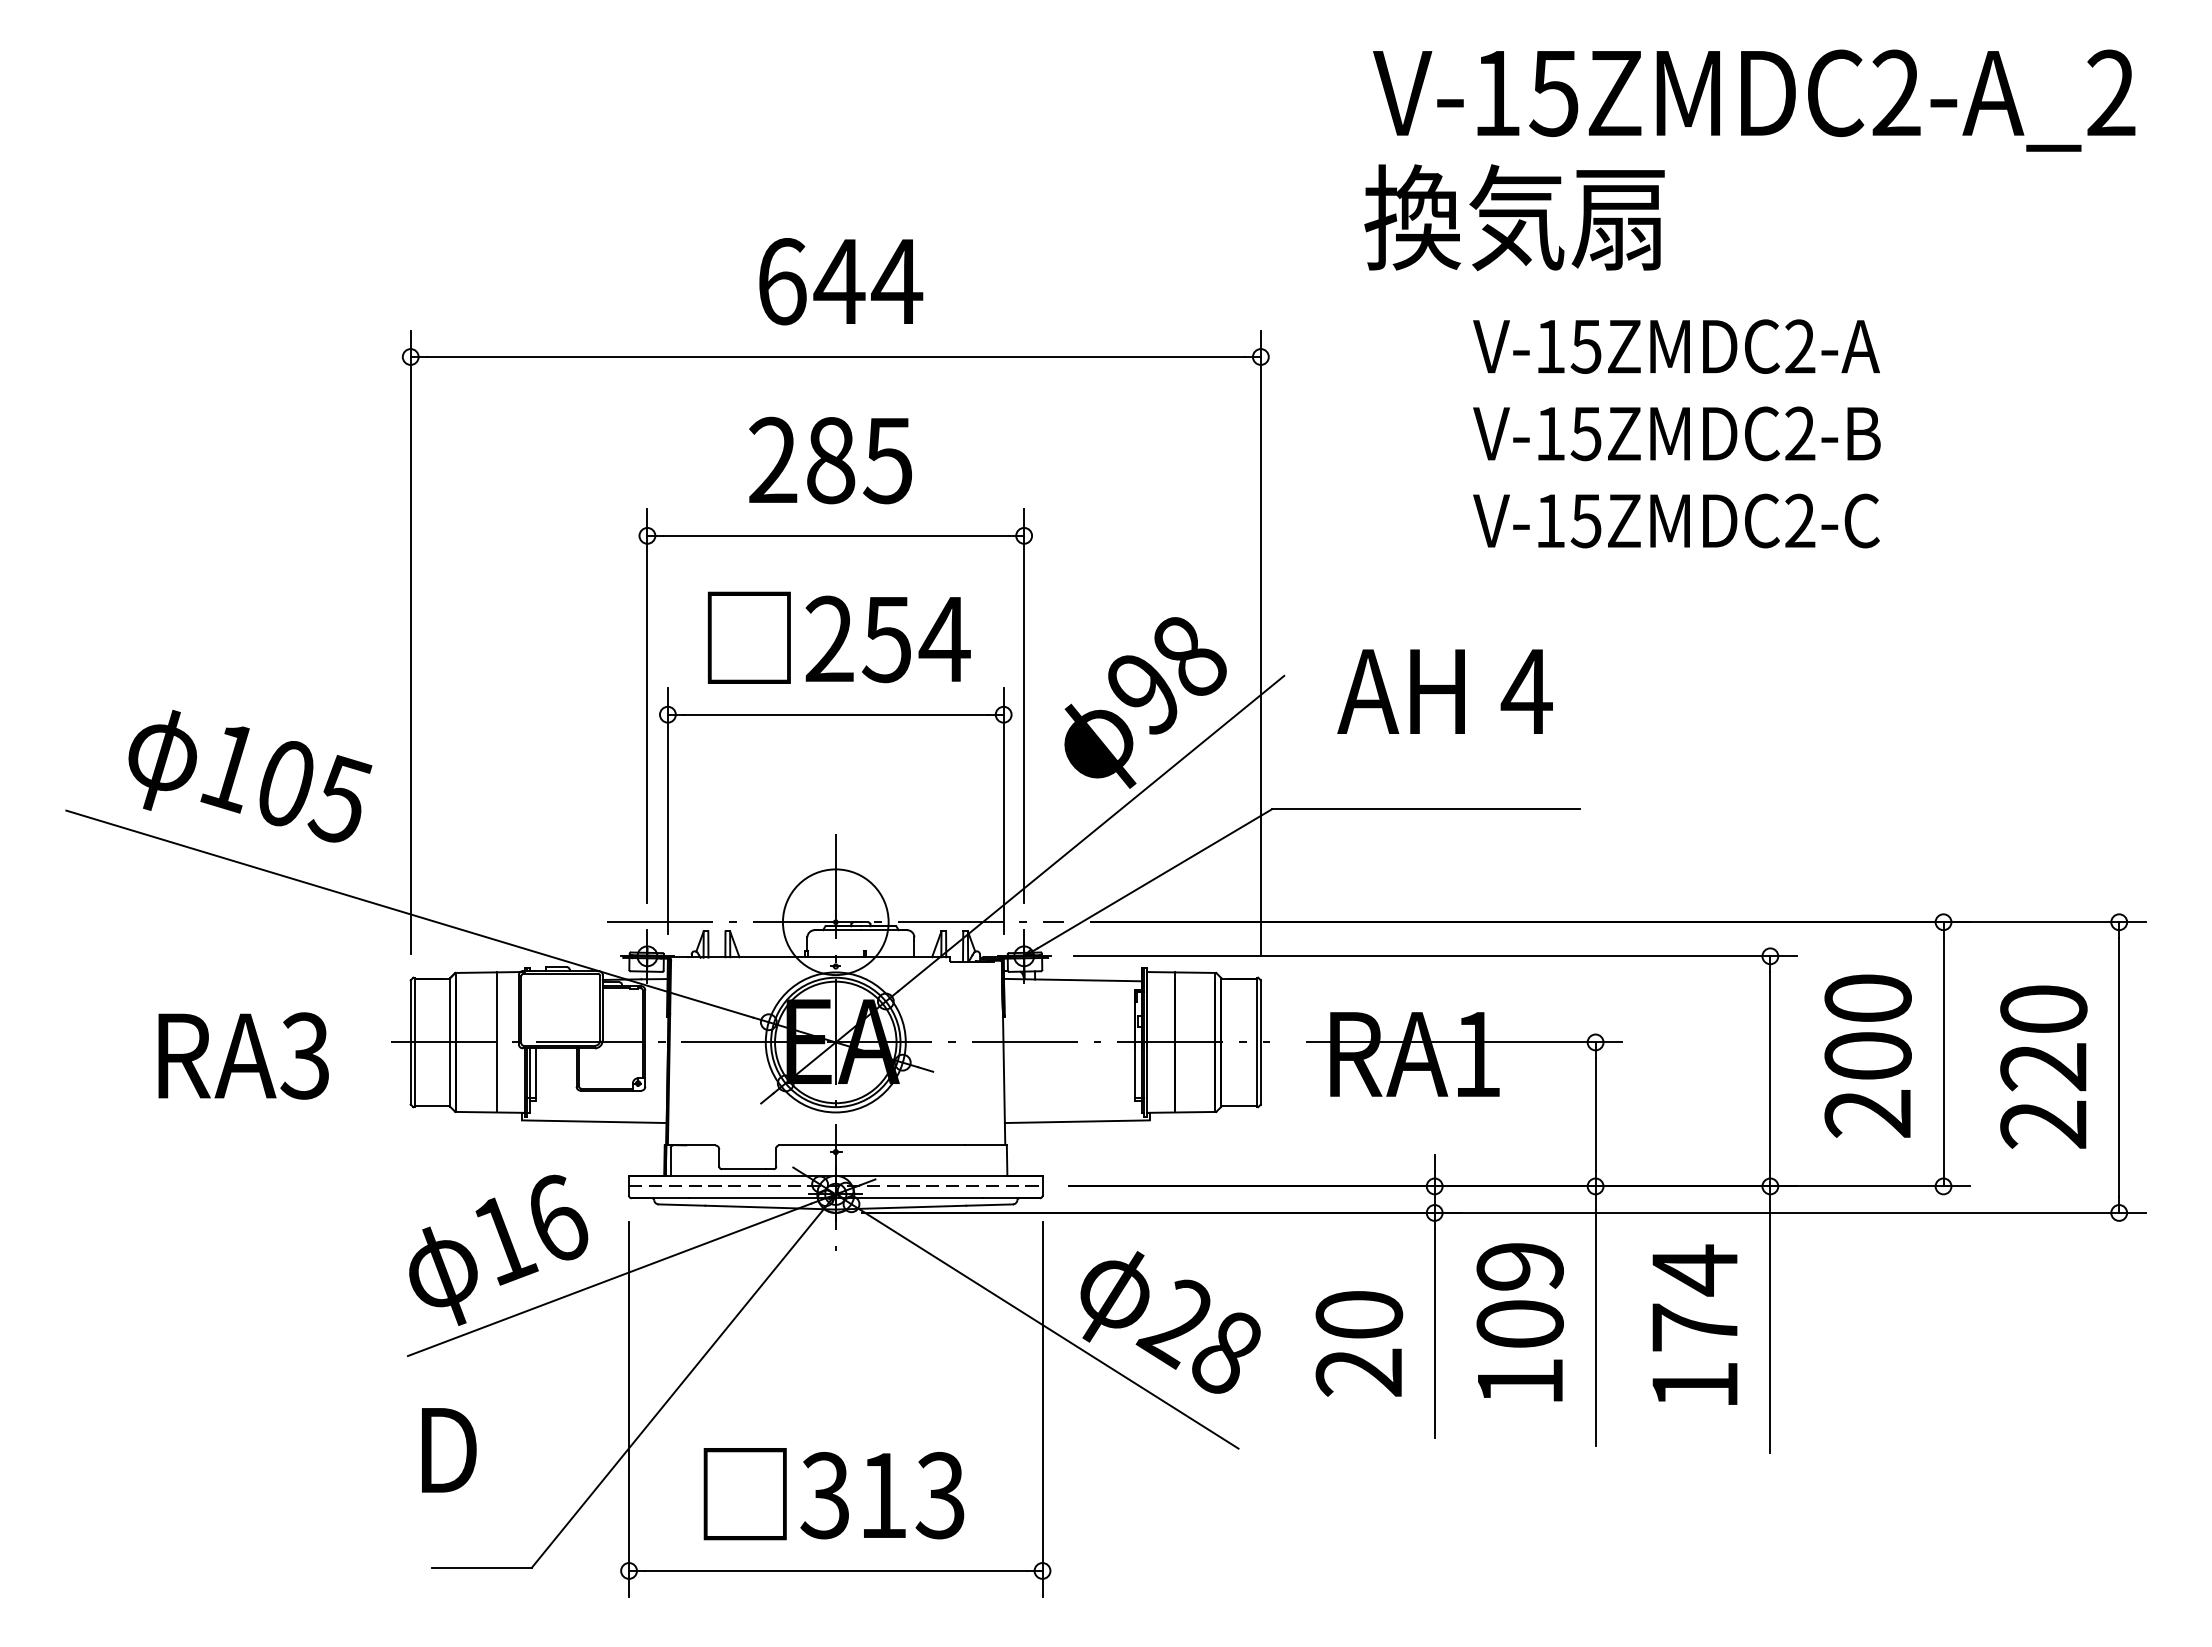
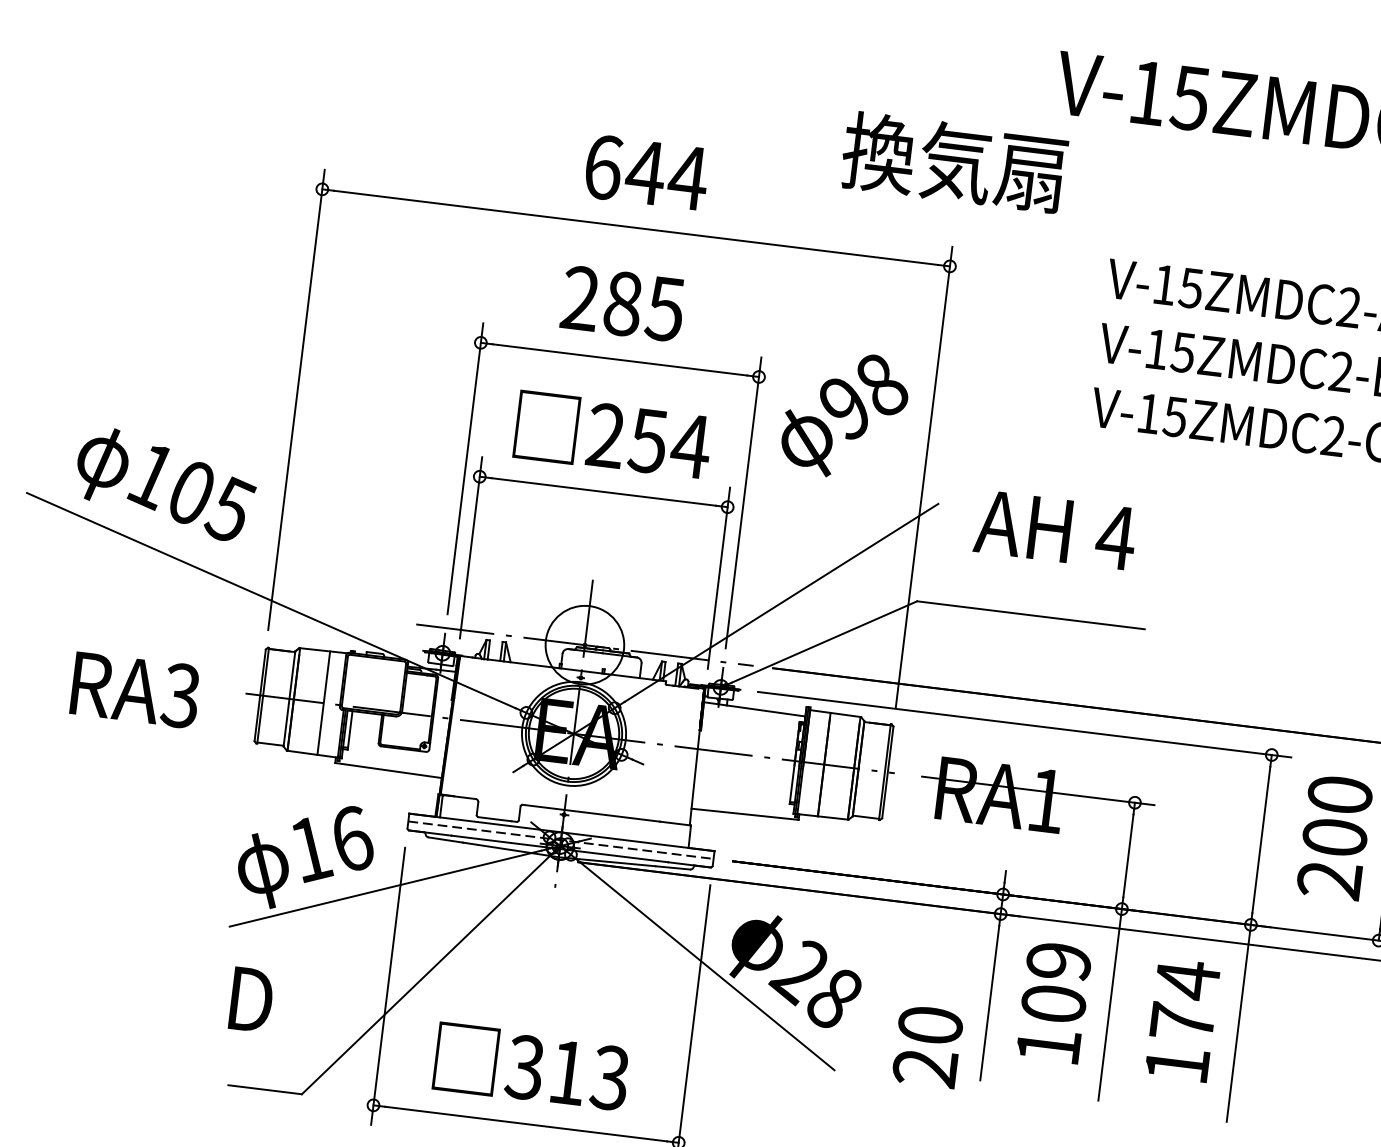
text: (1514, 217) -> (954, 162), moved
text: (1145, 702) -> (845, 415), moved
text: (1359, 1343) -> (928, 1046), moved

